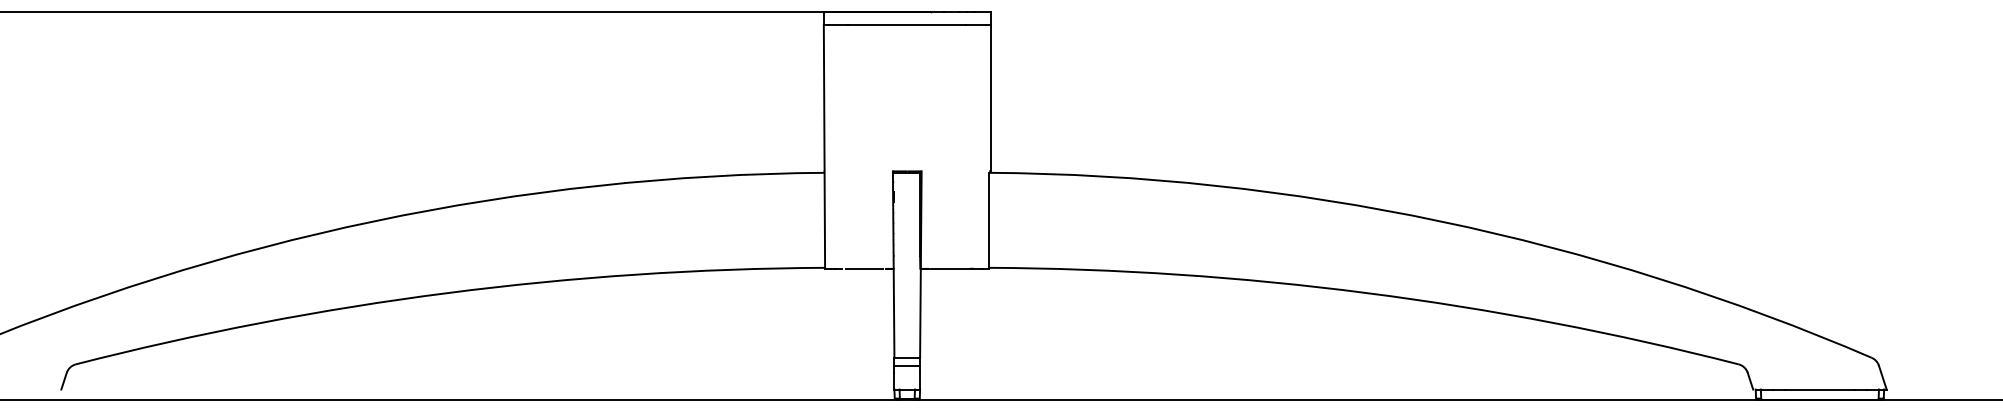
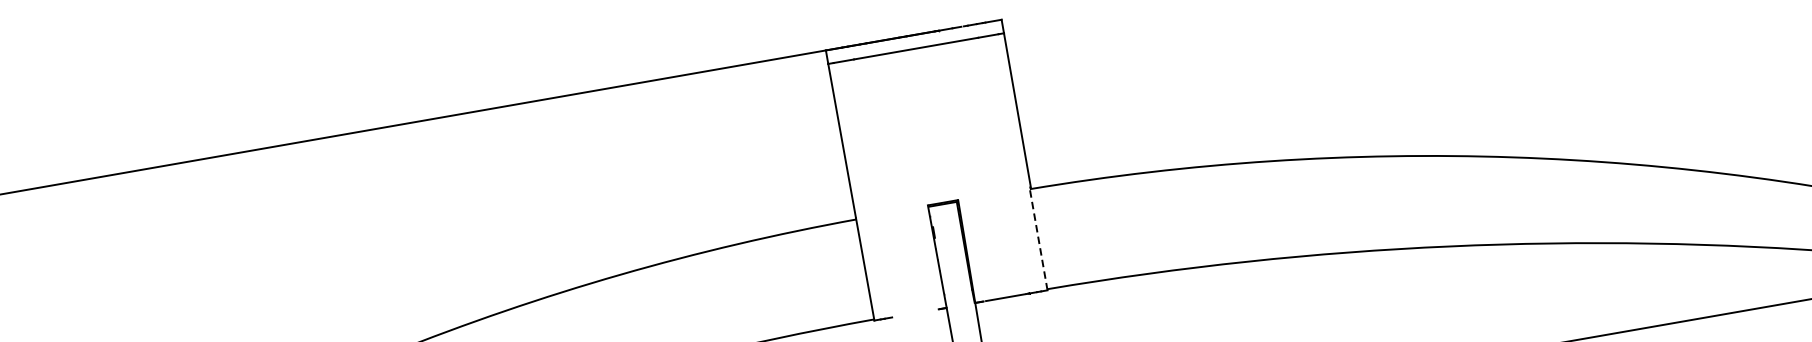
line: (989, 220) -> (1038, 239), solid -> dashed
line: (864, 268) -> (915, 312), removed

